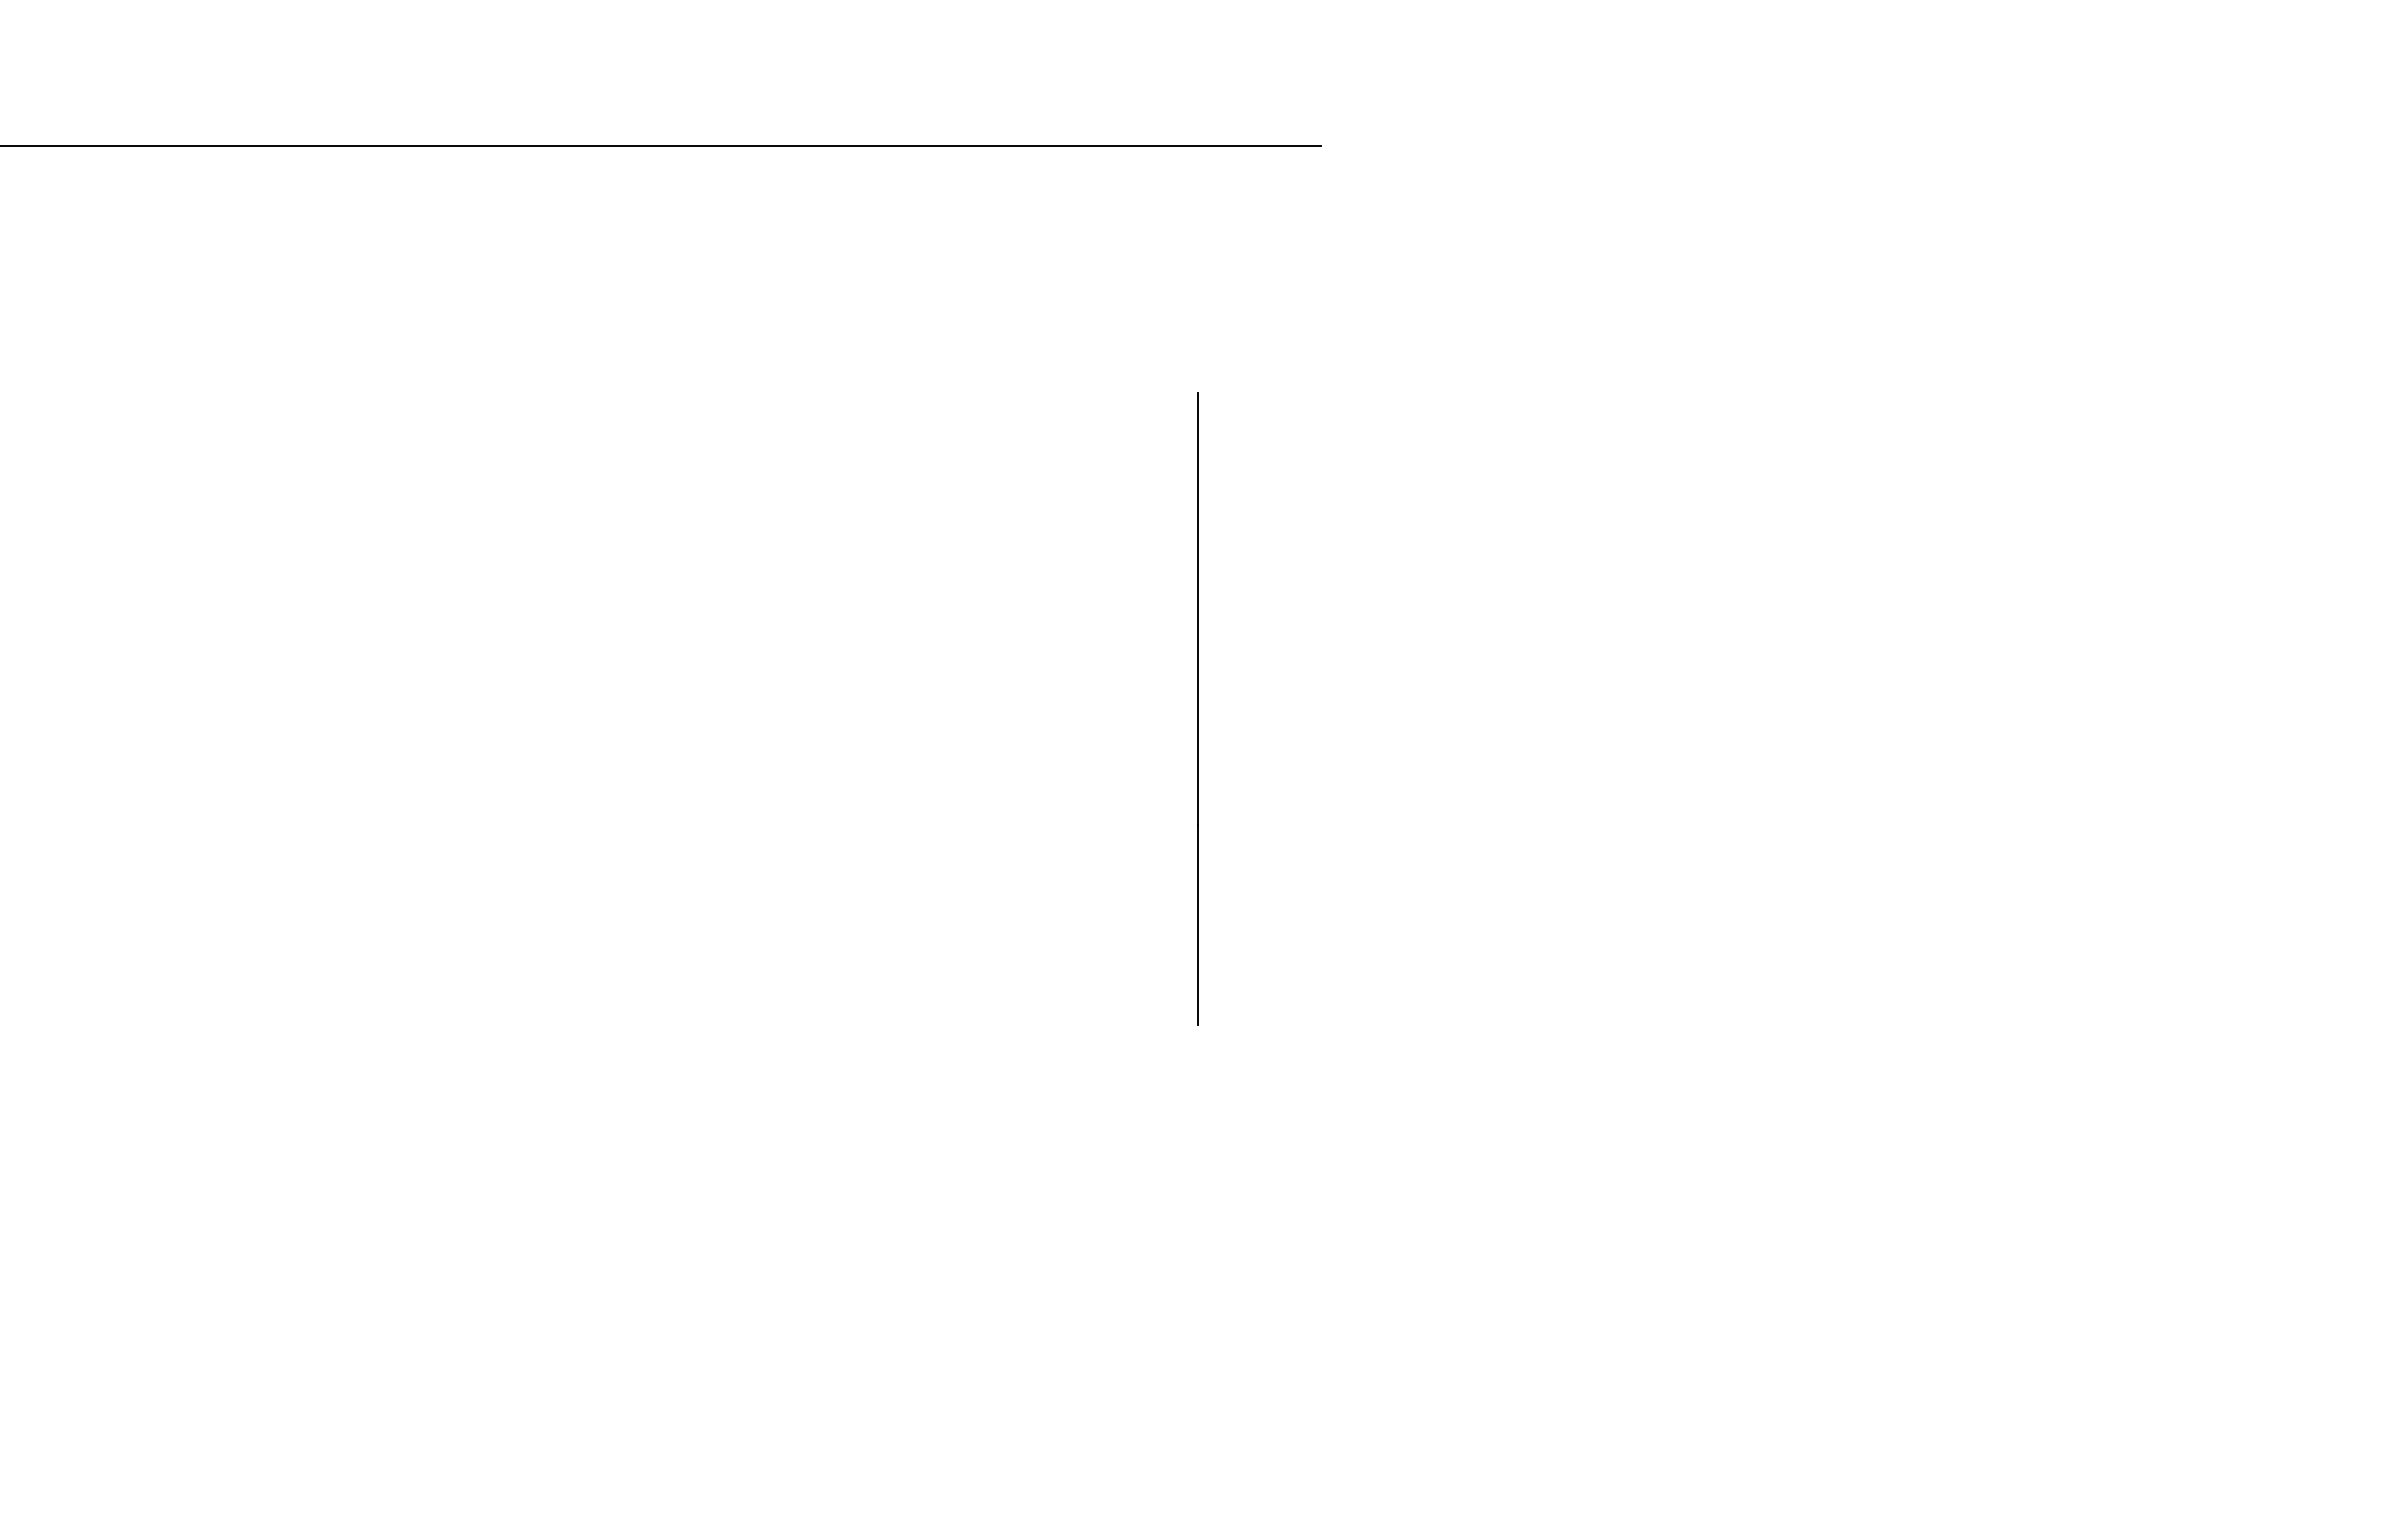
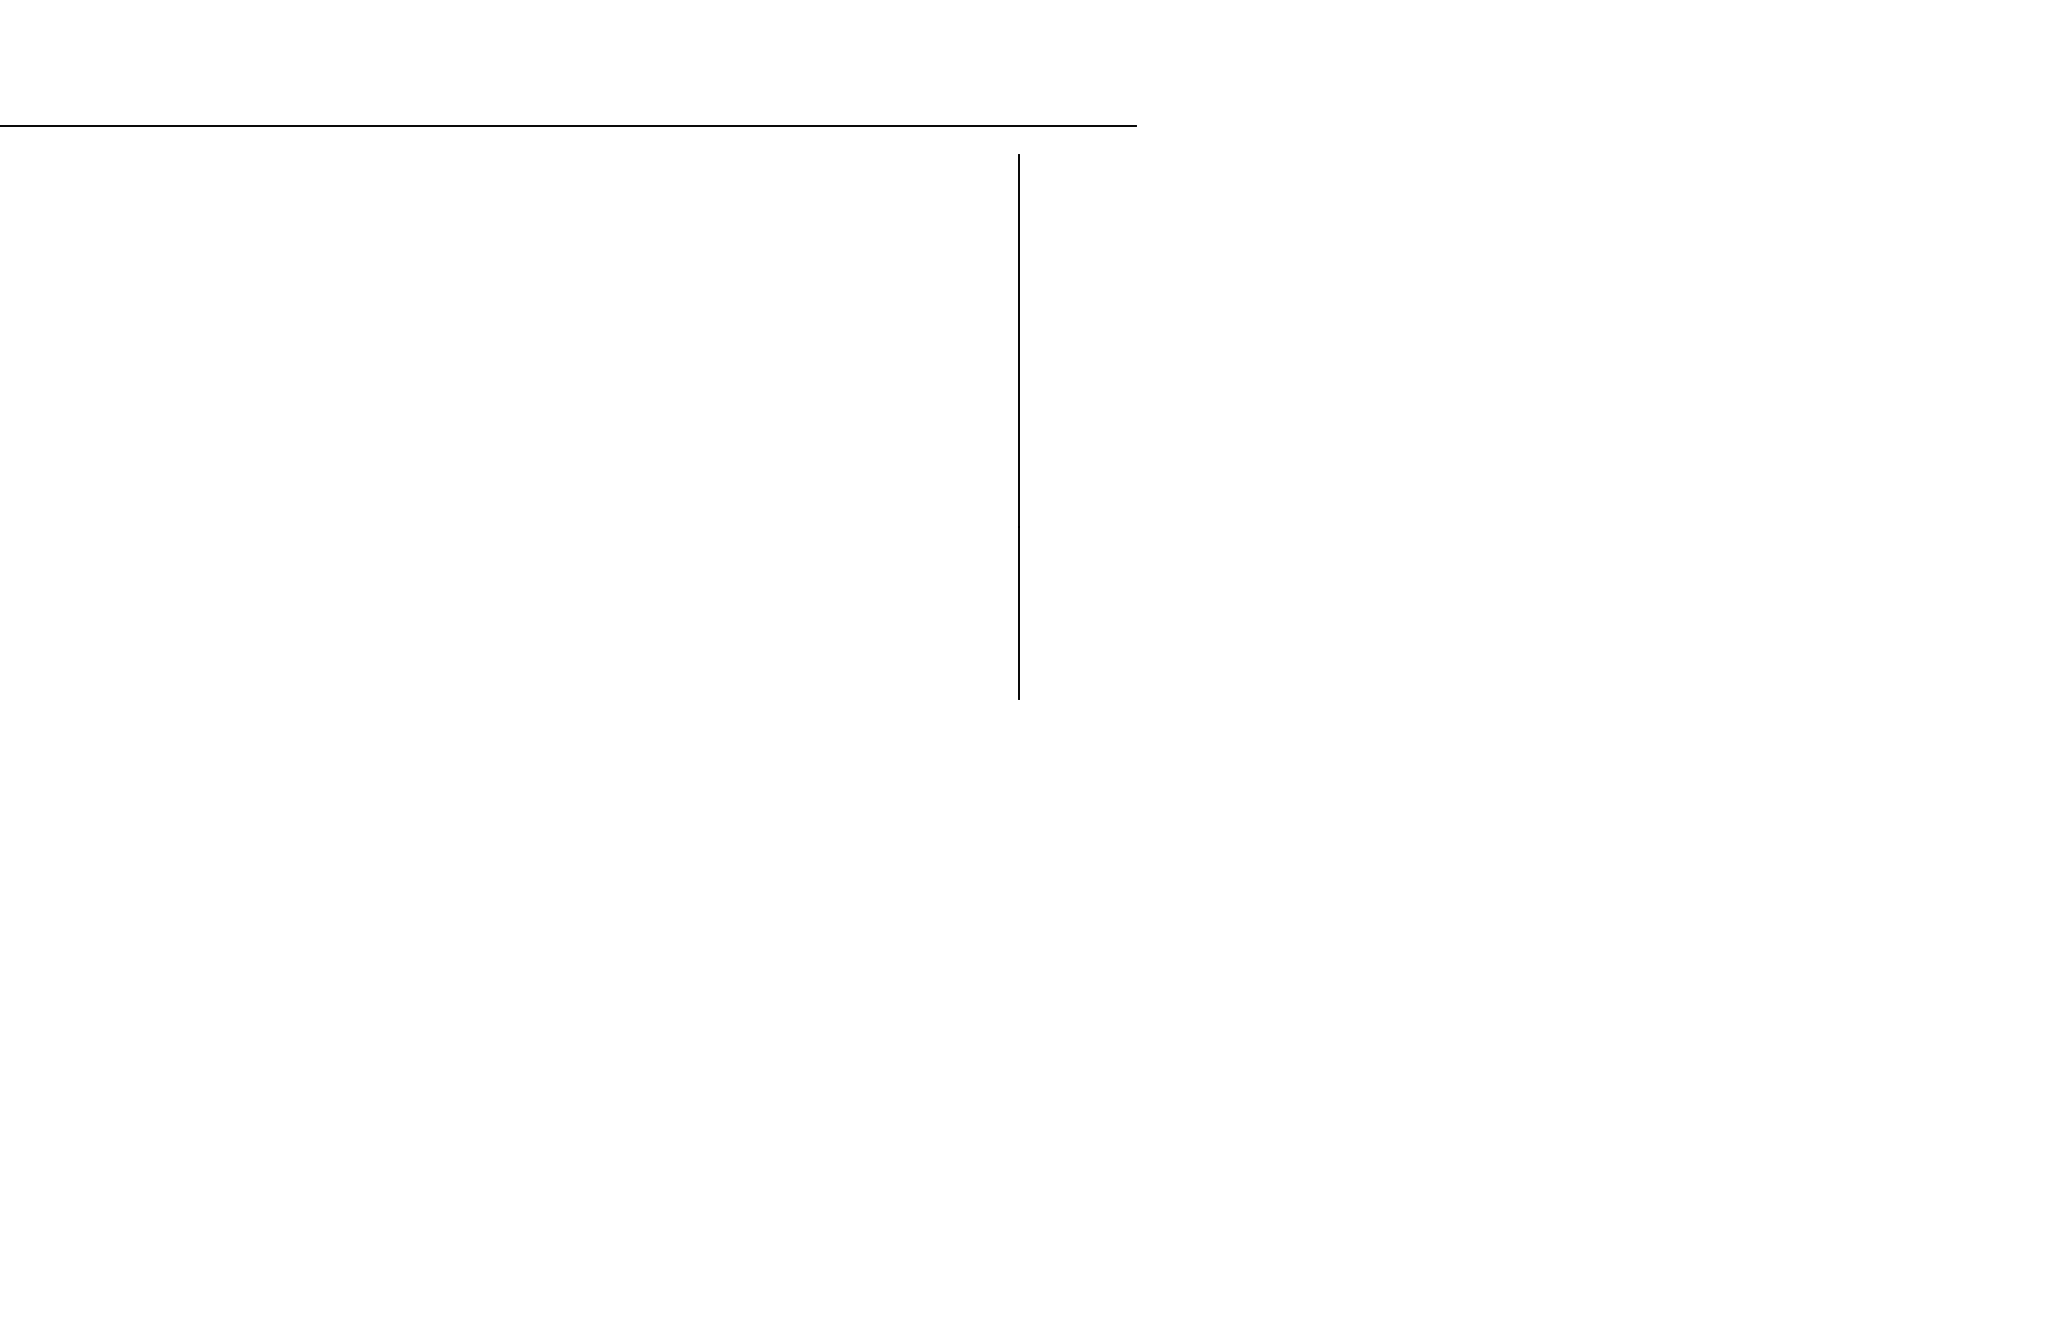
line: (1197, 708) -> (1018, 426), moved

